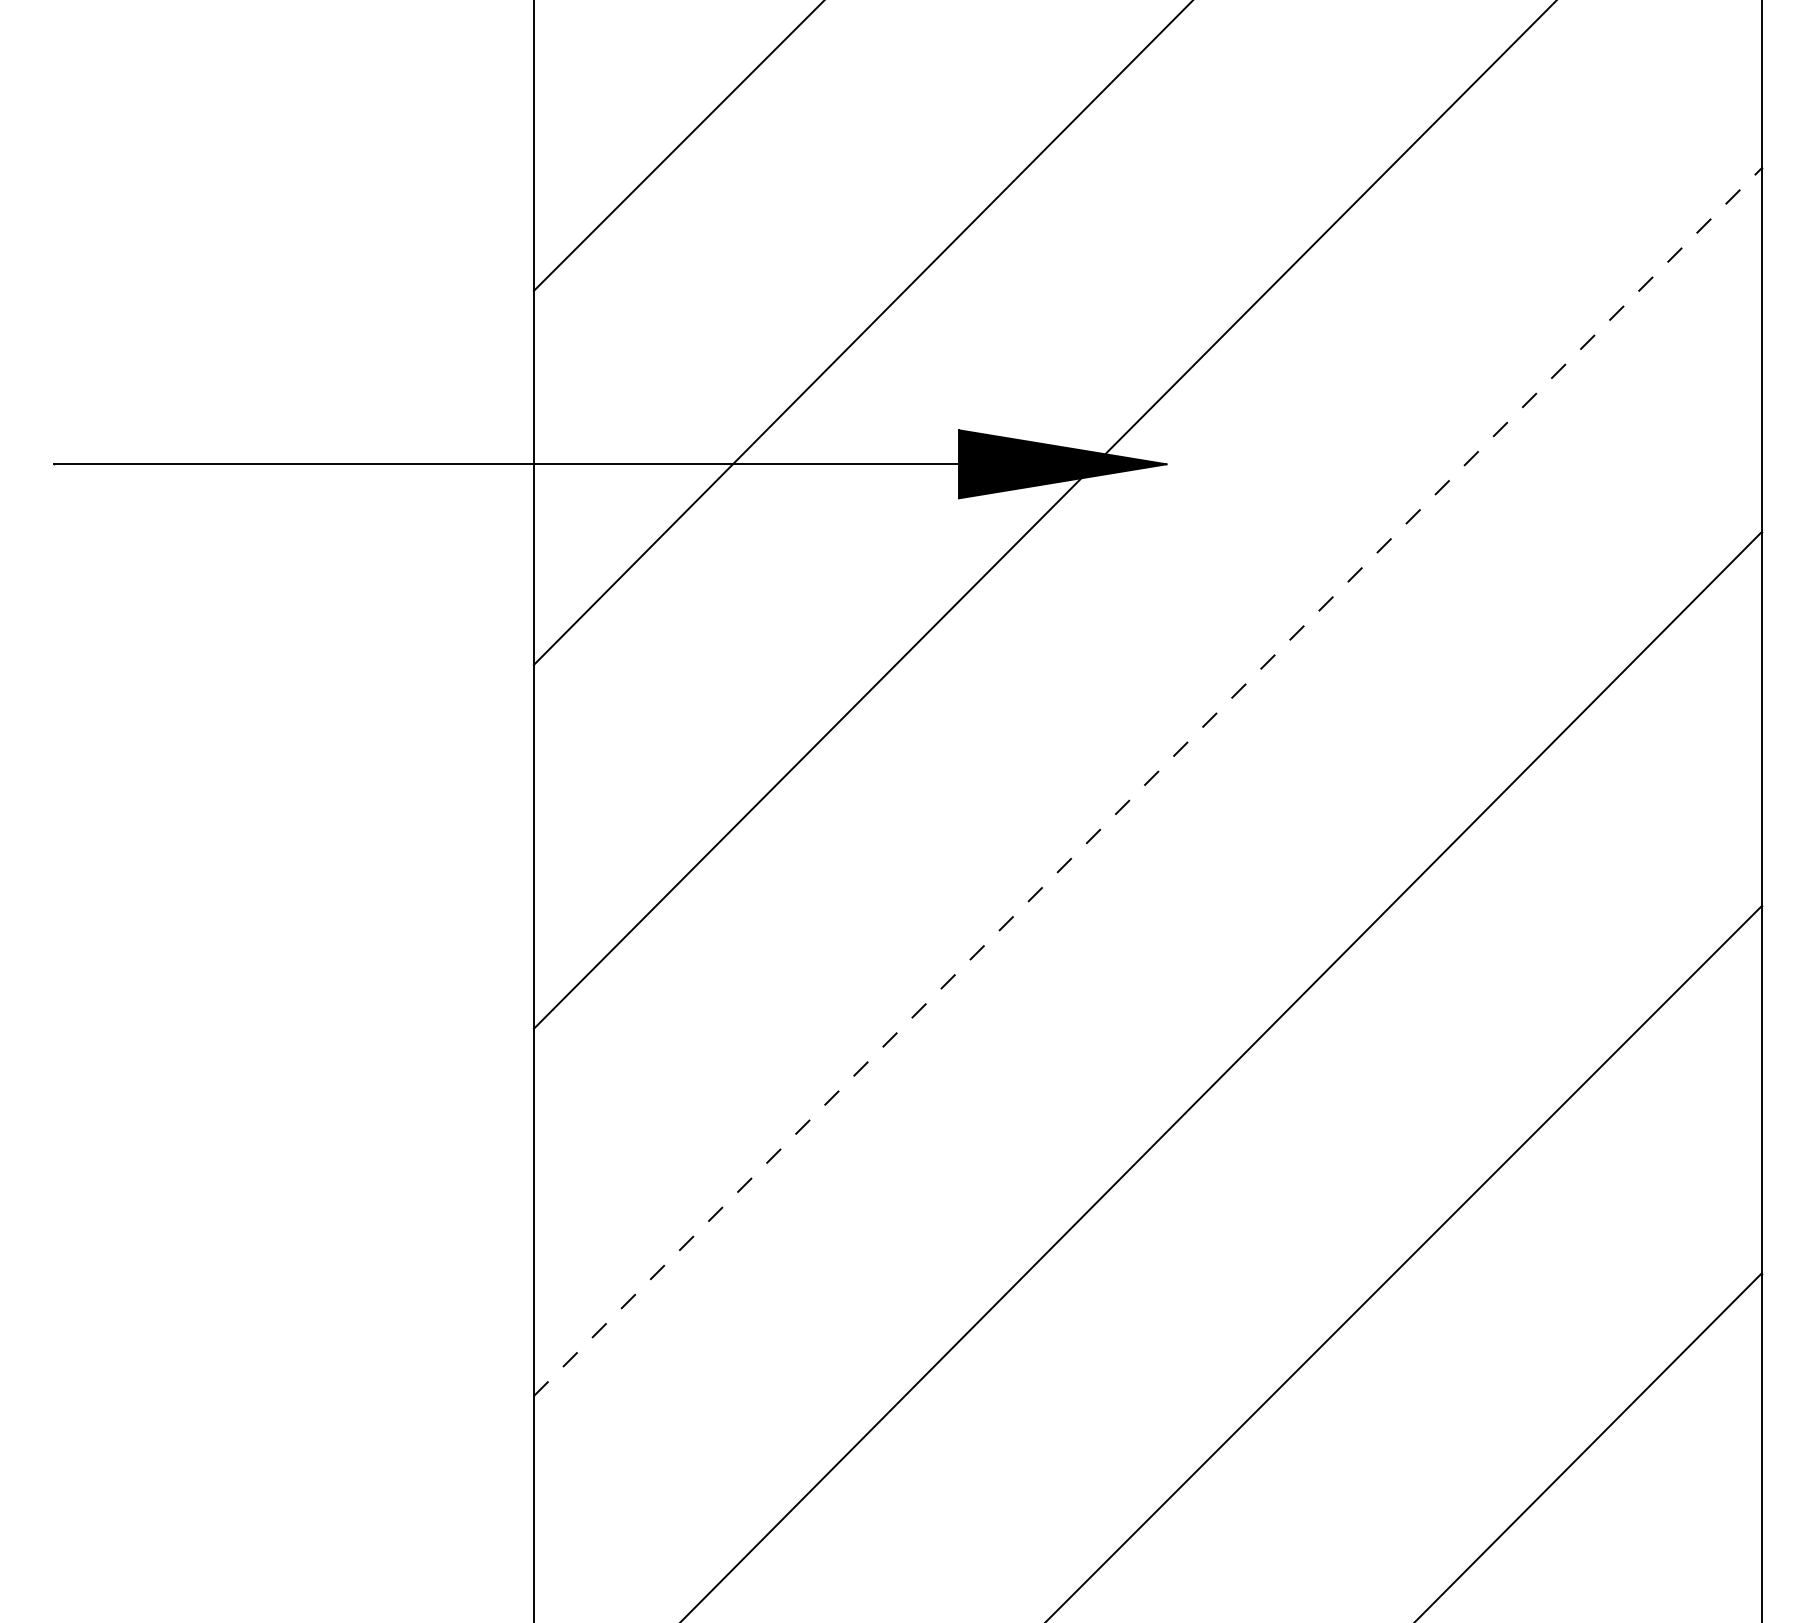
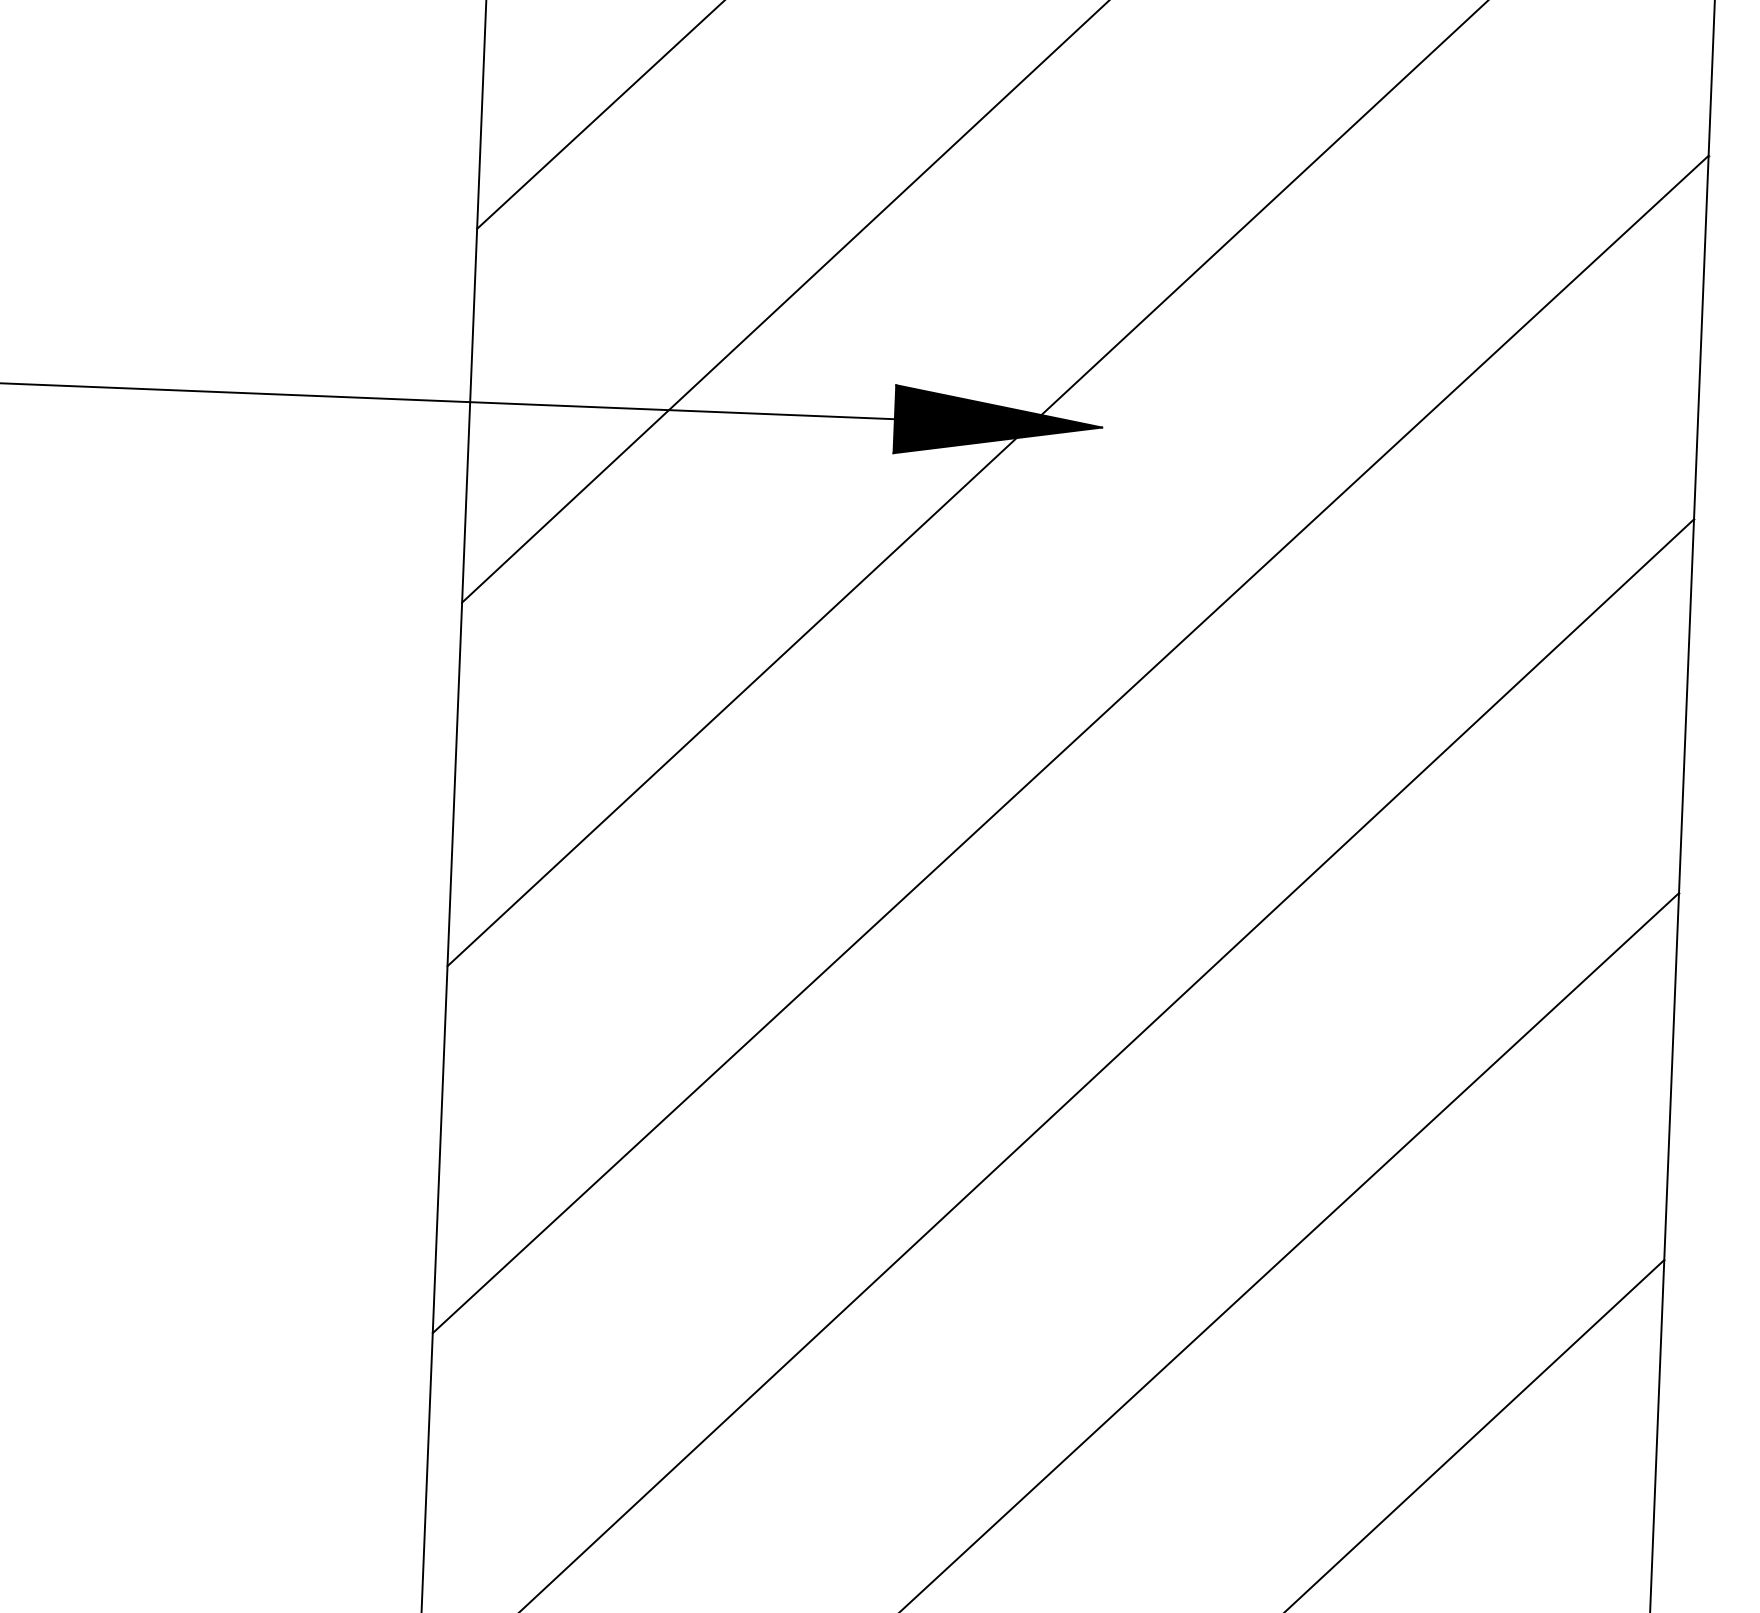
line: (1148, 781) -> (1071, 743), dashed -> solid

